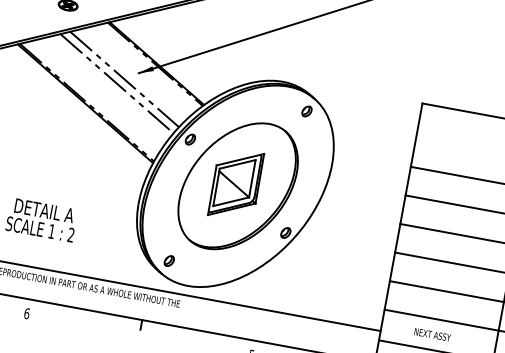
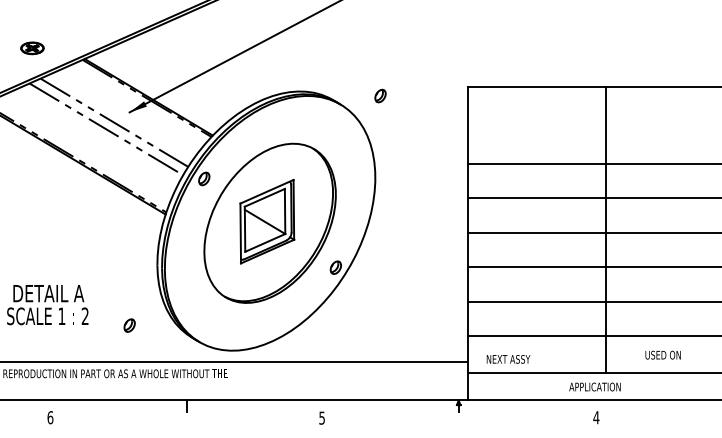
part: (307, 111) -> (380, 95), moved
part: (169, 260) -> (129, 325), moved
text: (432, 334) -> (508, 359), moved

